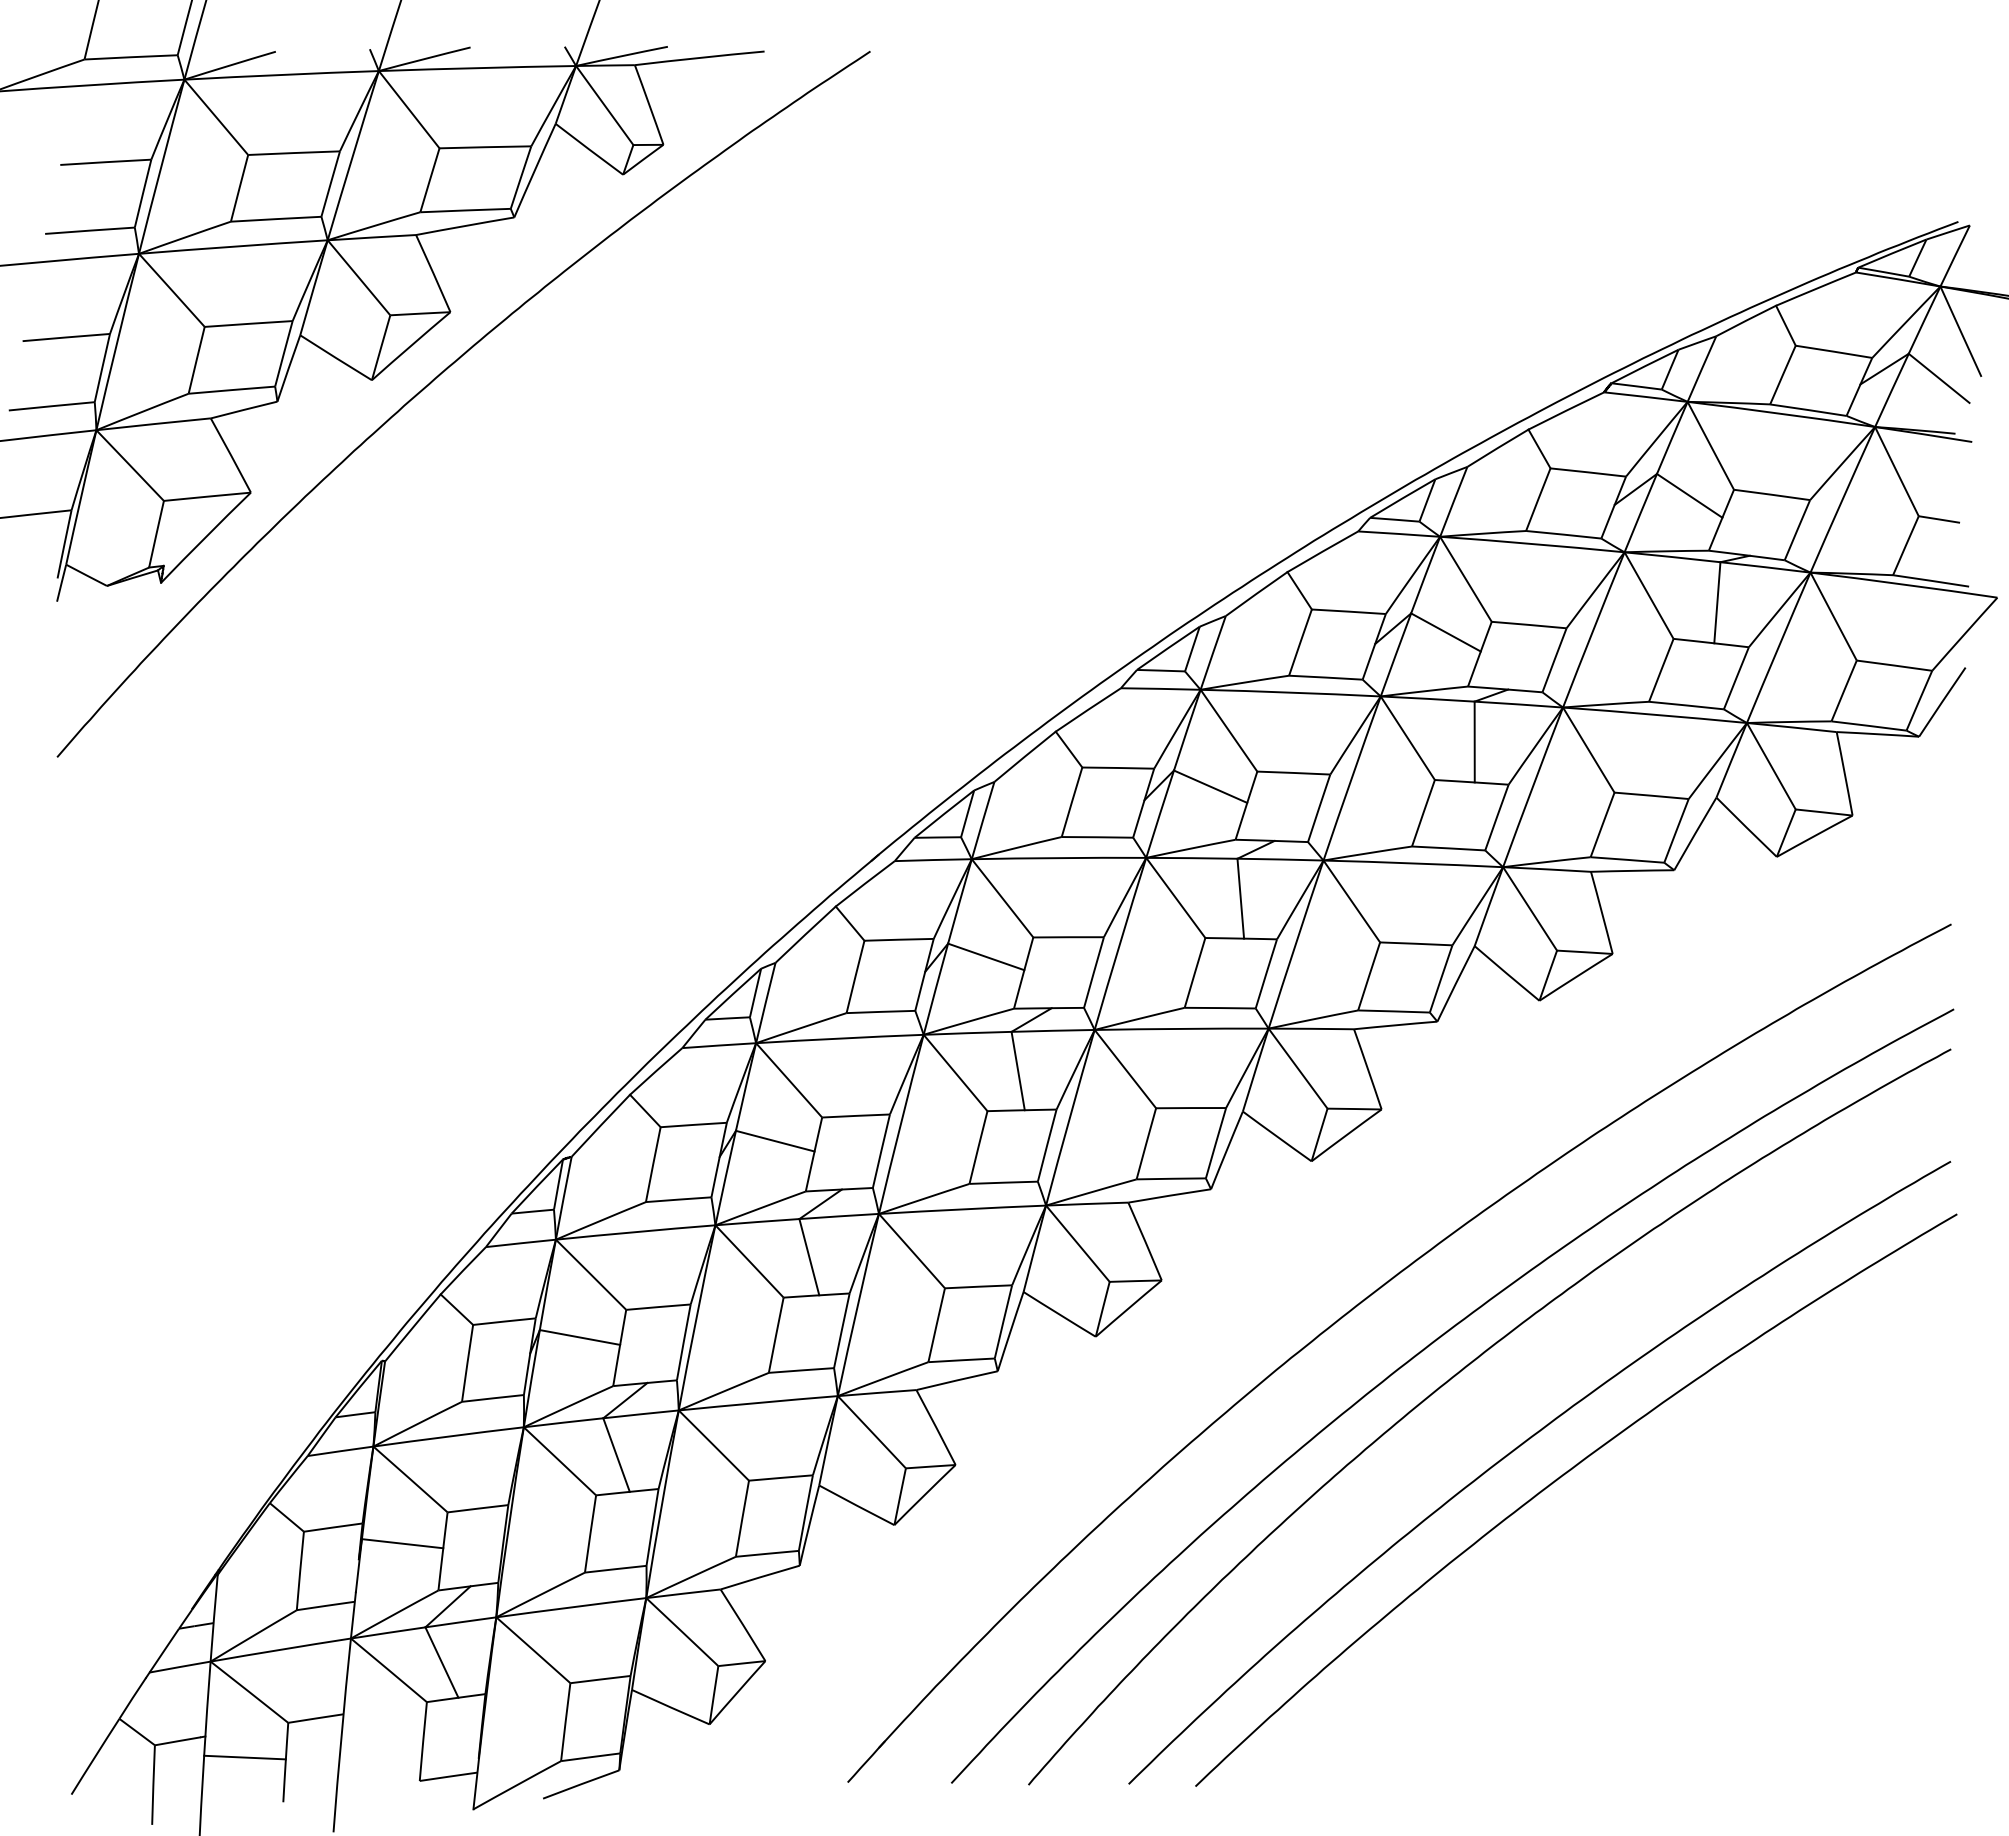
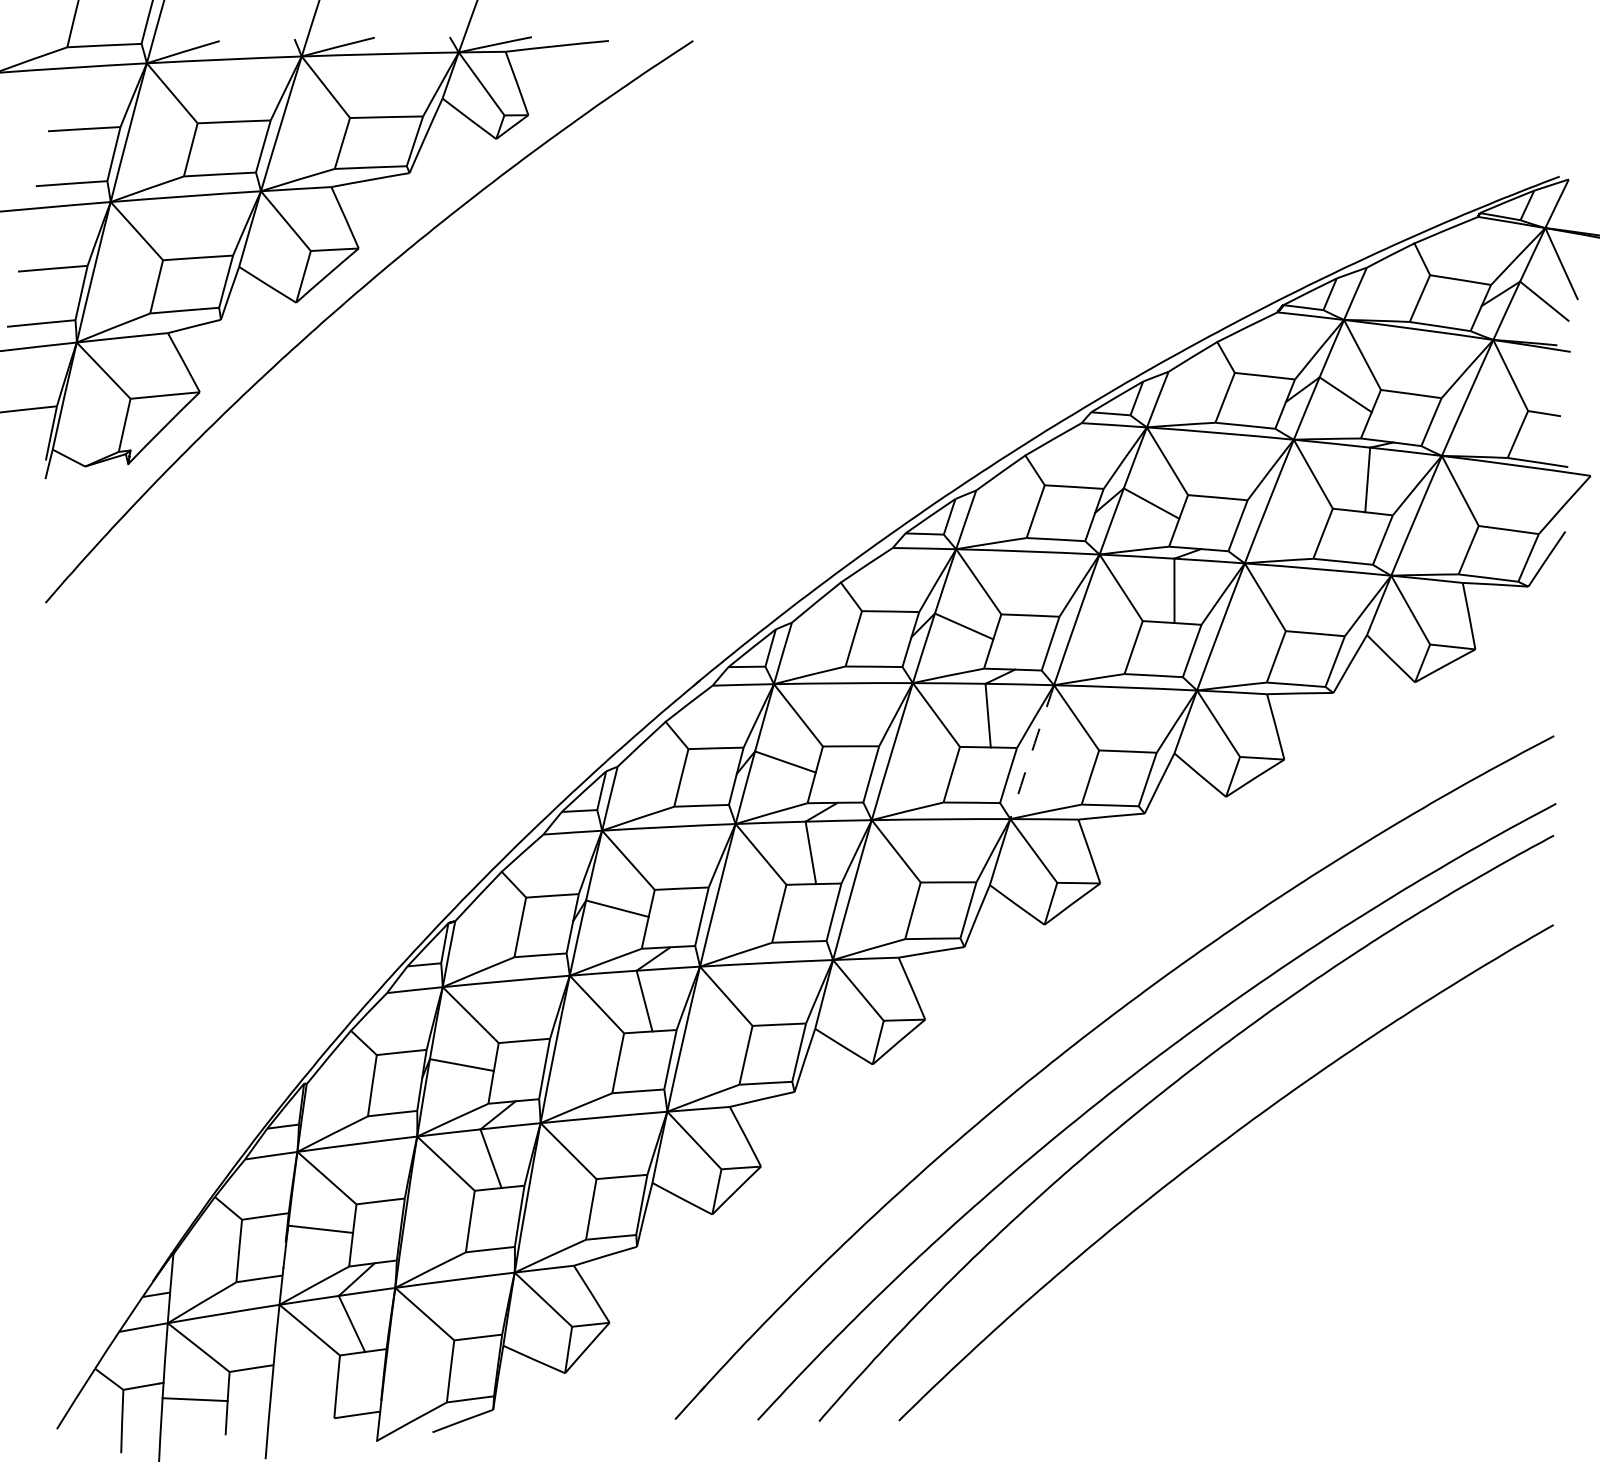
arc: (1295, 944) -> (1031, 752), solid -> dashed
curve: (1560, 1478) -> (1242, 1177), removed

